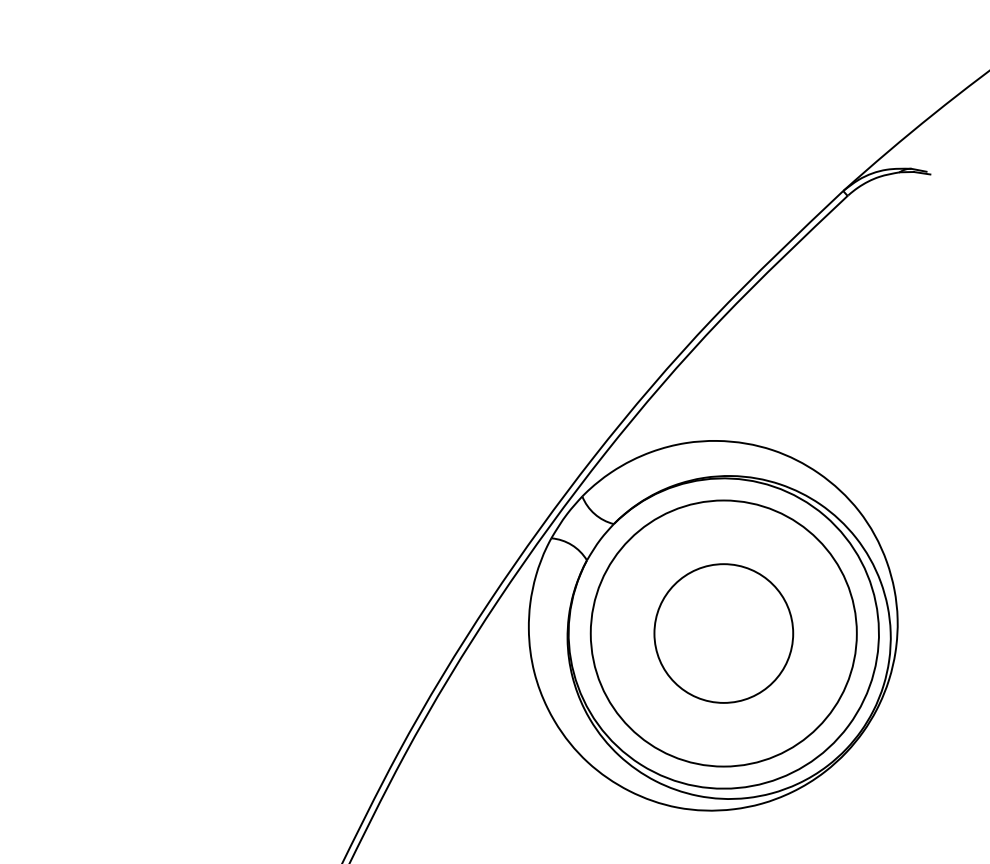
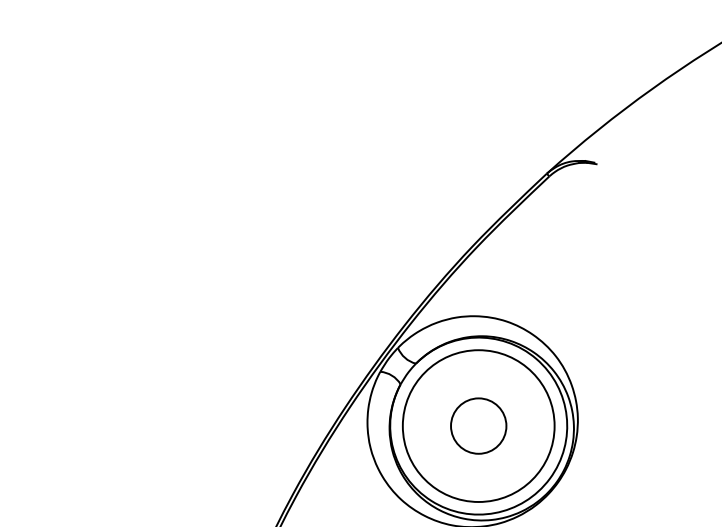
circle: (723, 632) -> (478, 425), size x0.7

